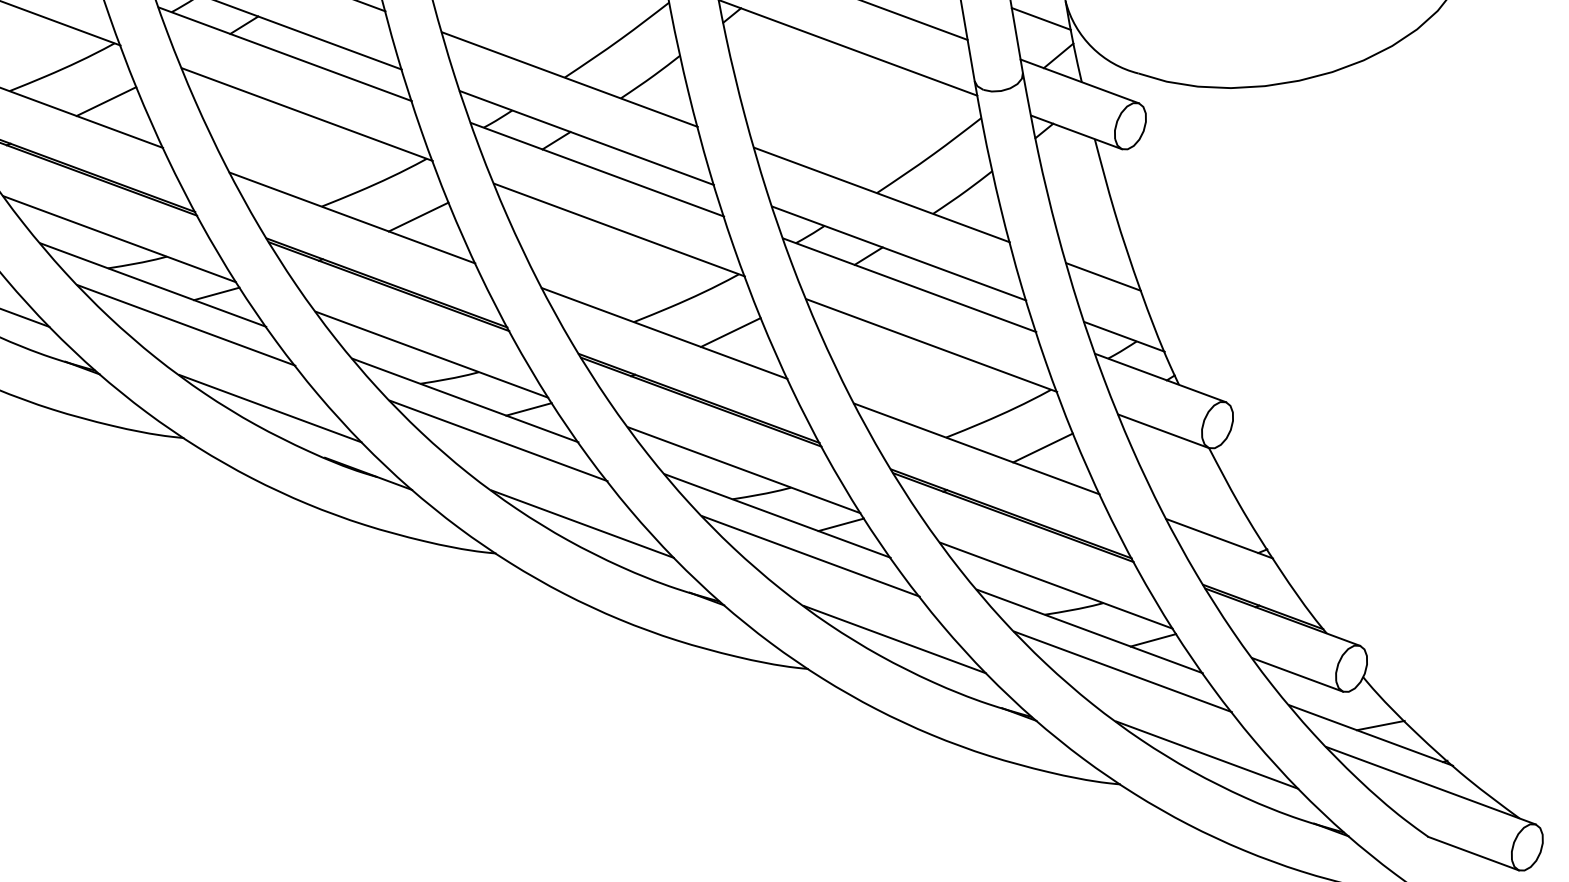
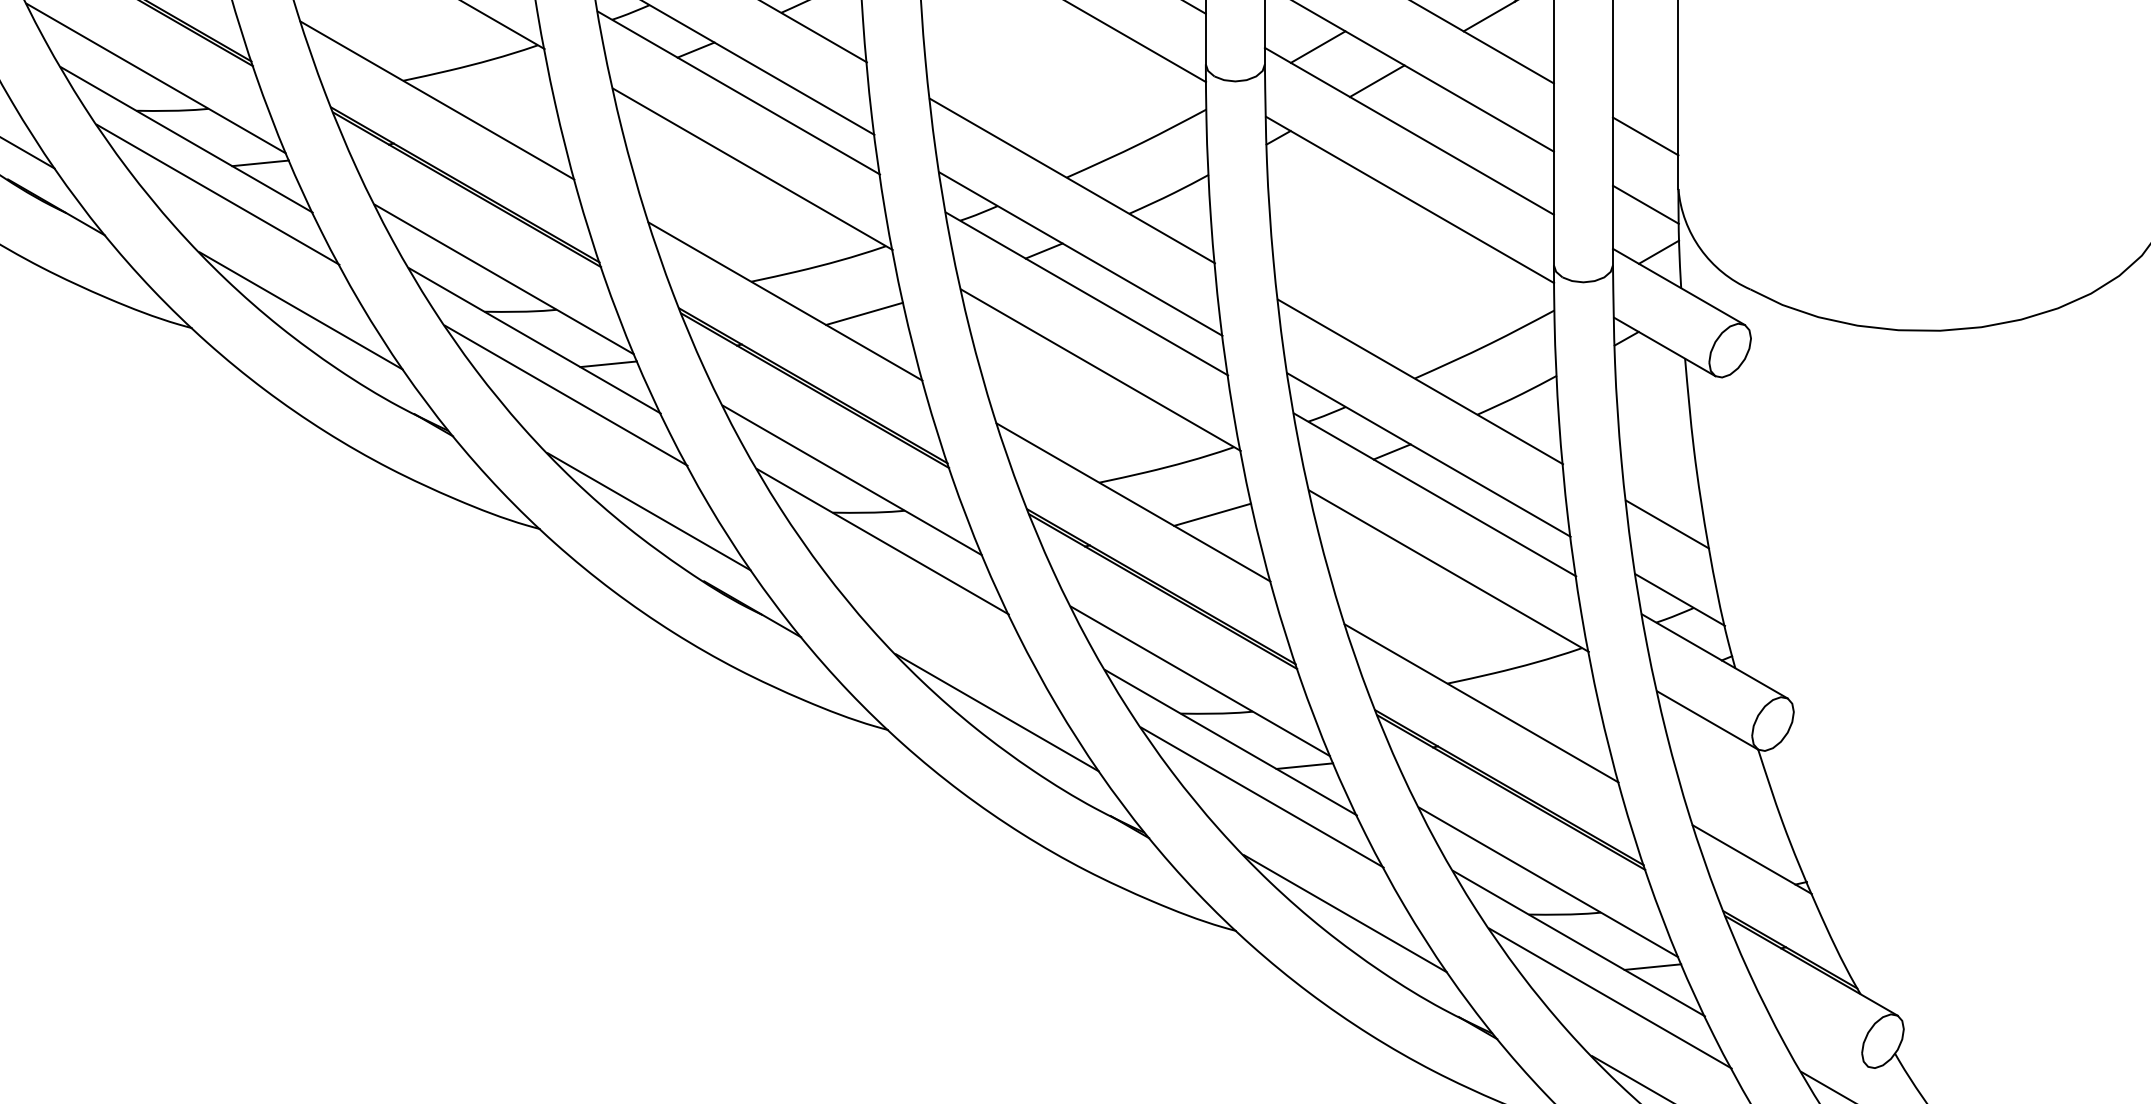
line: (106, 101) -> (516, 112), removed
line: (528, 409) -> (956, 565), removed
line: (498, 440) -> (914, 596), removed
line: (1042, 447) -> (1560, 715), removed
line: (1297, 674) -> (1817, 1037), removed

